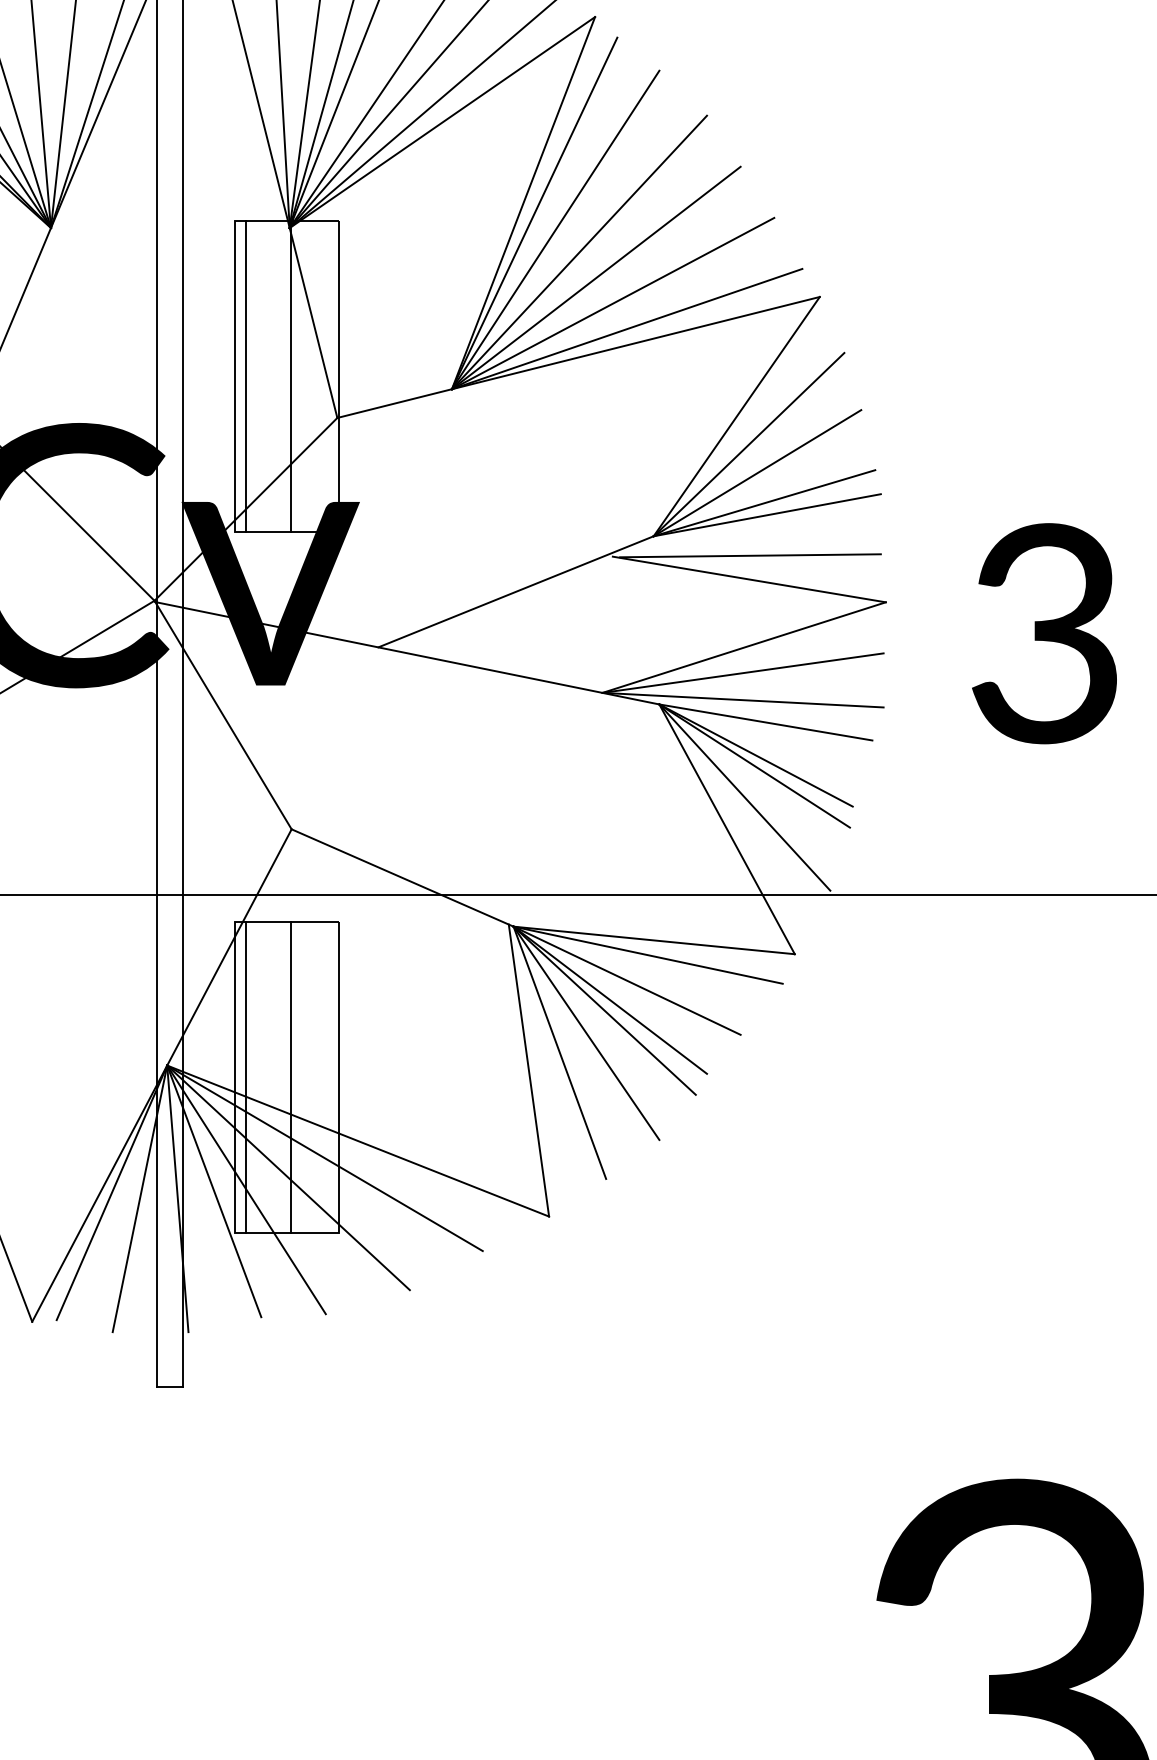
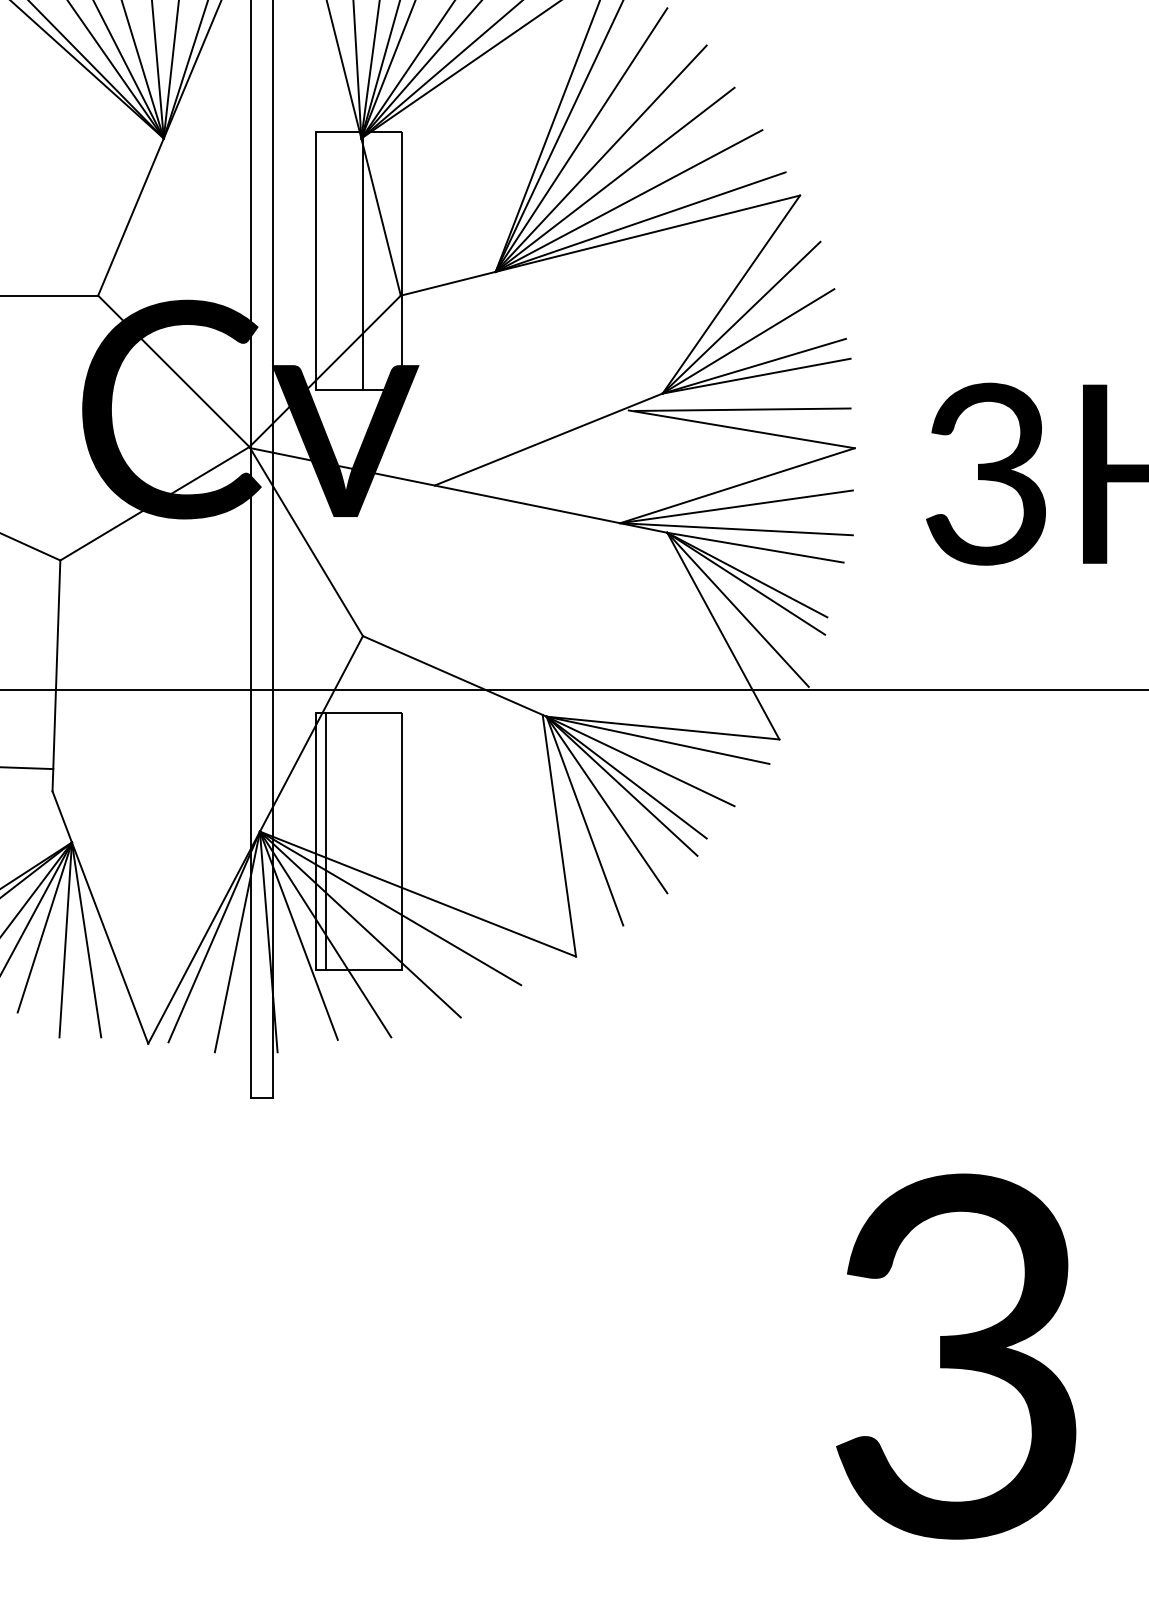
line: (246, 376) -> (325, 261), removed
line: (291, 1077) -> (362, 841), removed

